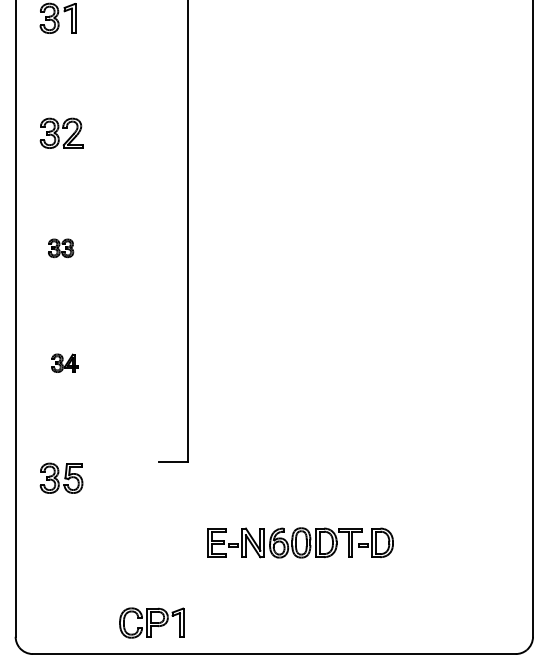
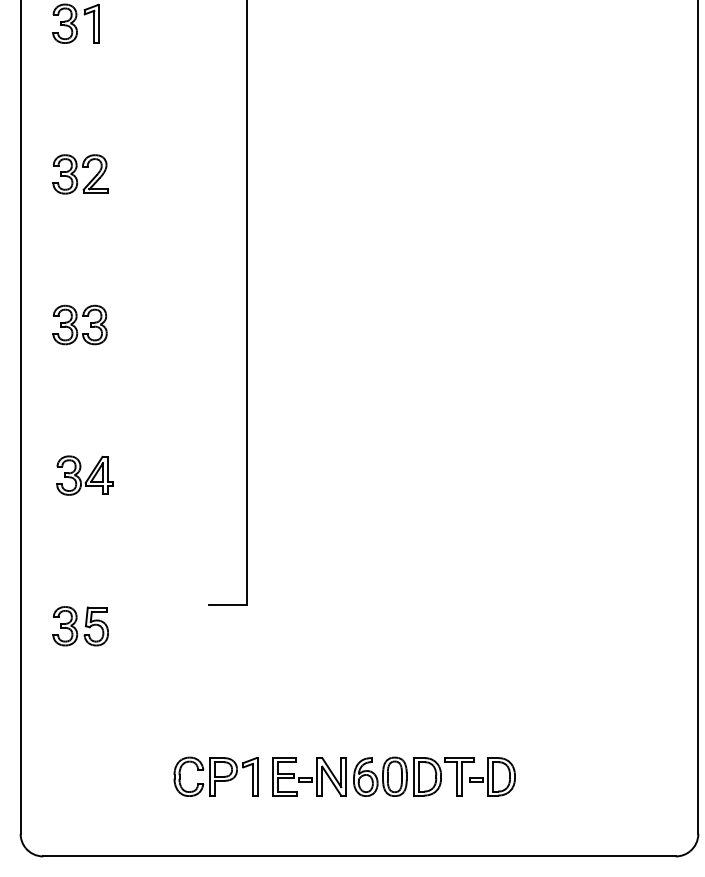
part: (60, 247) -> (79, 324), size x1.67
part: (64, 363) -> (84, 475), size x1.67
part: (300, 542) -> (393, 776), moved
part: (151, 622) -> (215, 776), moved

